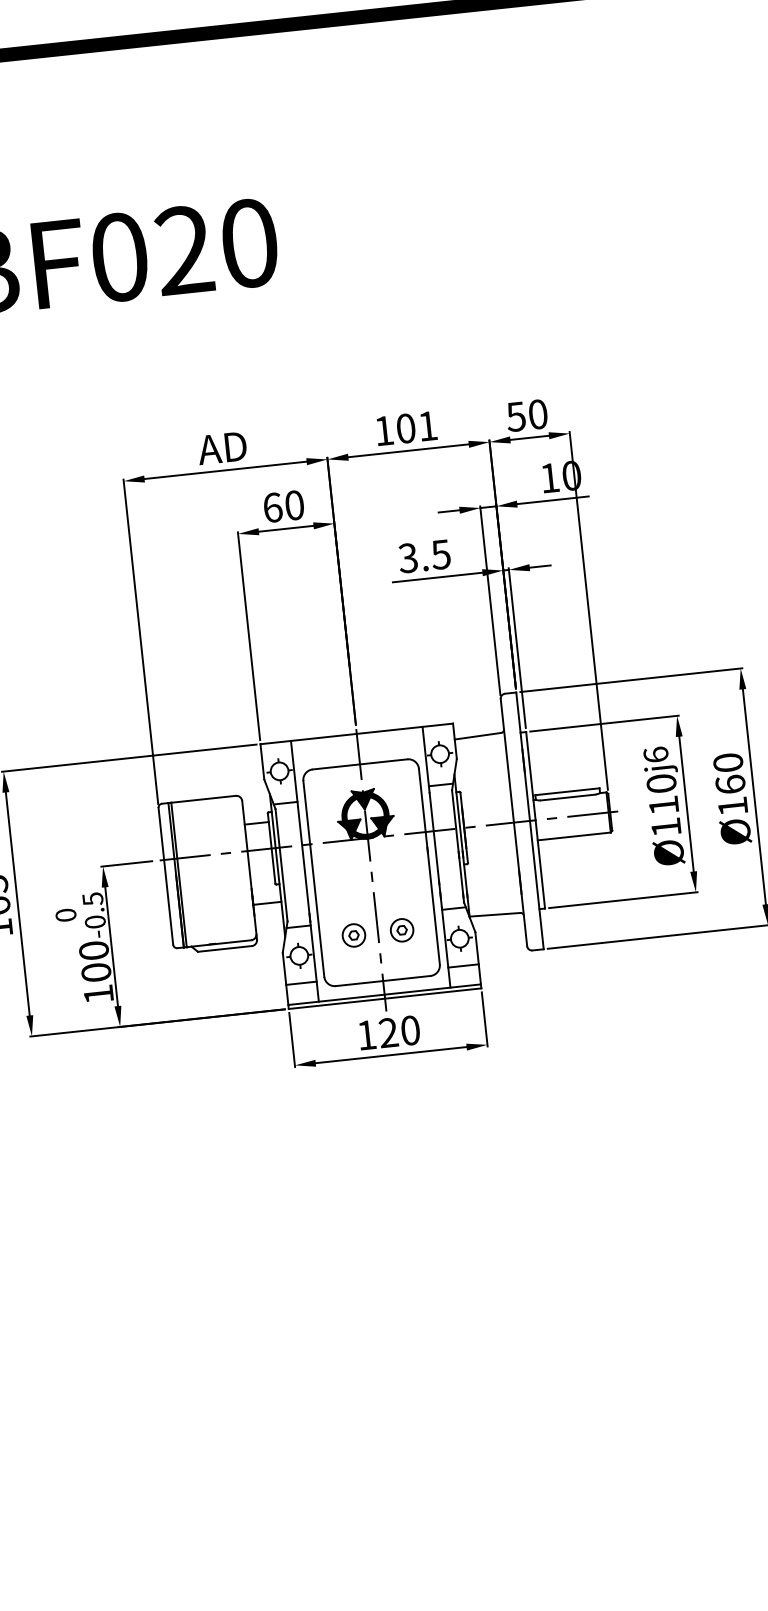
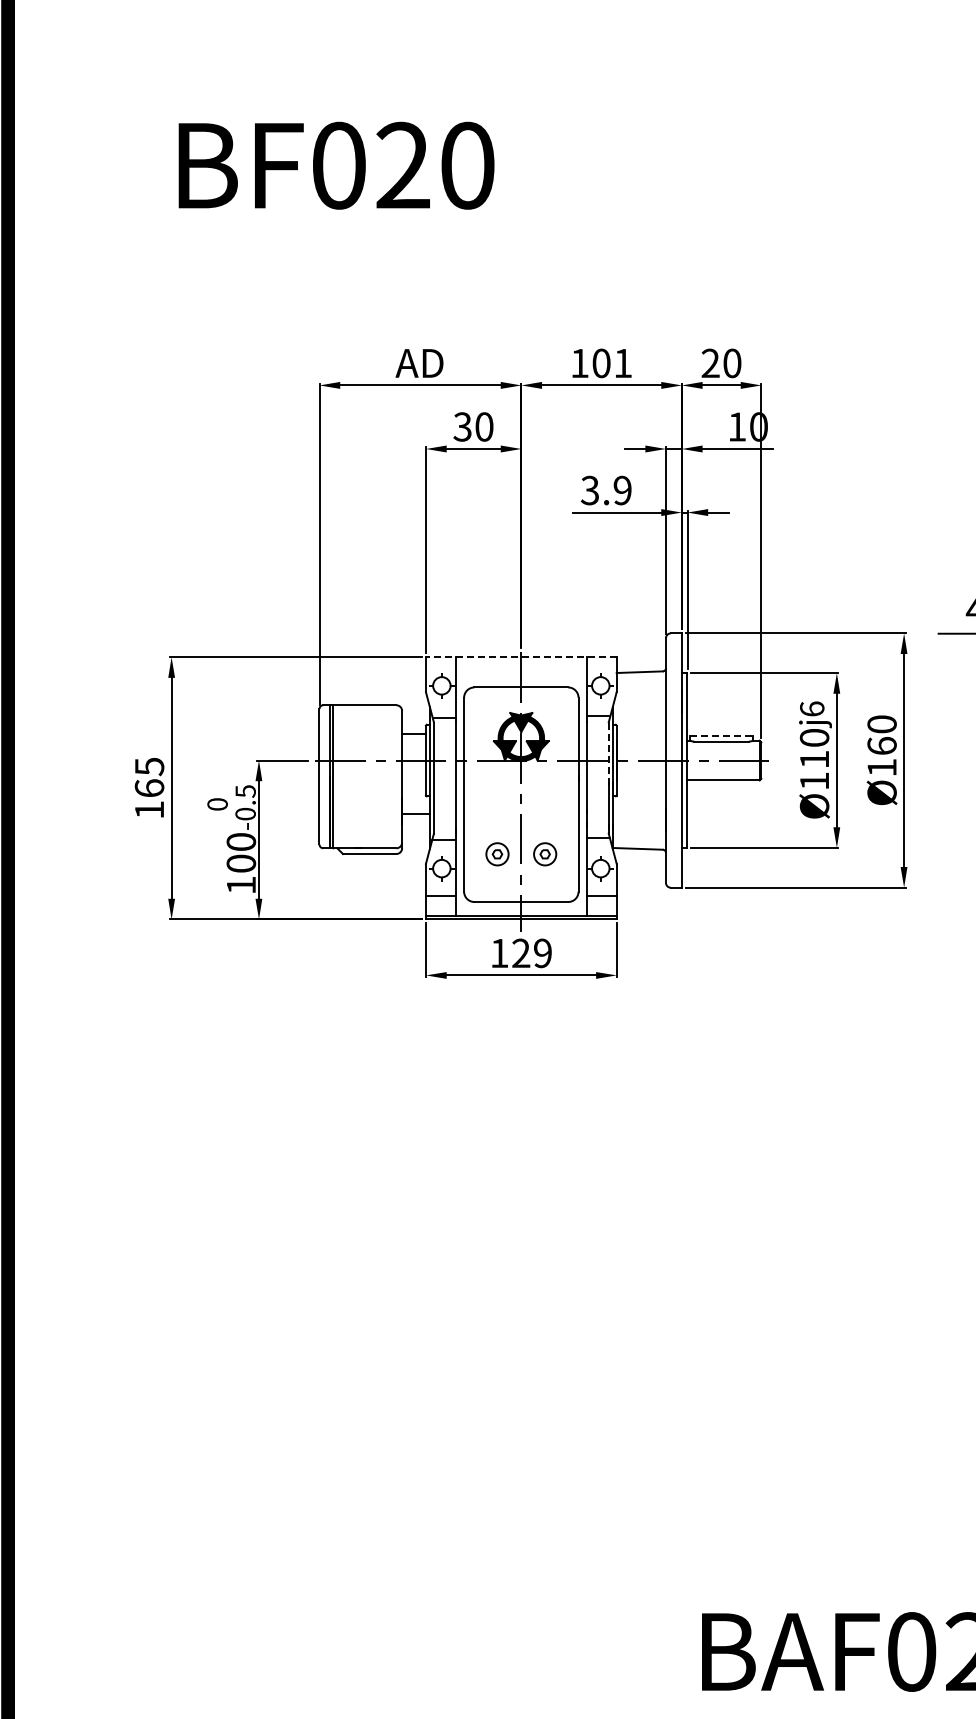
text: (516, 416) -> (710, 363), 50 -> 20
text: (272, 507) -> (462, 426), 60 -> 30
text: (440, 554) -> (622, 490), 3.5 -> 3.9
line: (355, 734) -> (520, 657), solid -> dashed
line: (567, 791) -> (721, 735), solid -> dashed
line: (455, 824) -> (608, 756), solid -> dashed
text: (410, 1030) -> (542, 953), 120 -> 129

